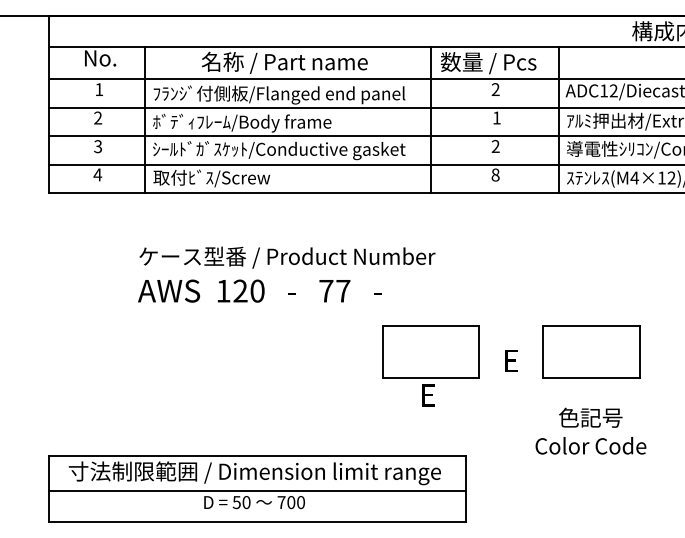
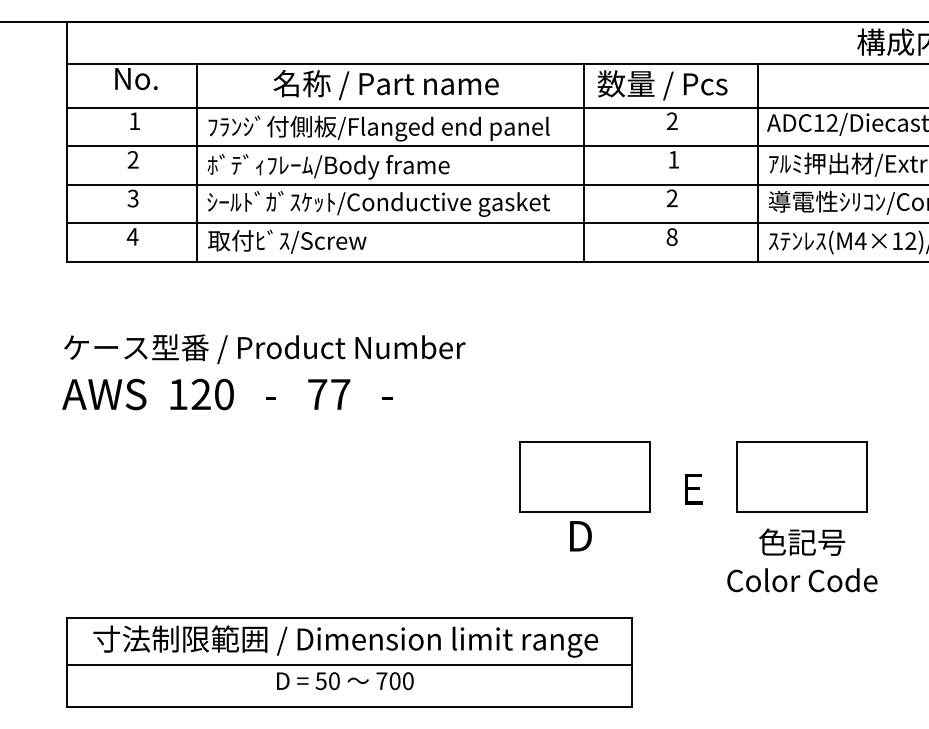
text: (286, 274) -> (263, 372), moved
text: (428, 395) -> (580, 536), E -> D
text: (591, 431) -> (802, 560), moved

